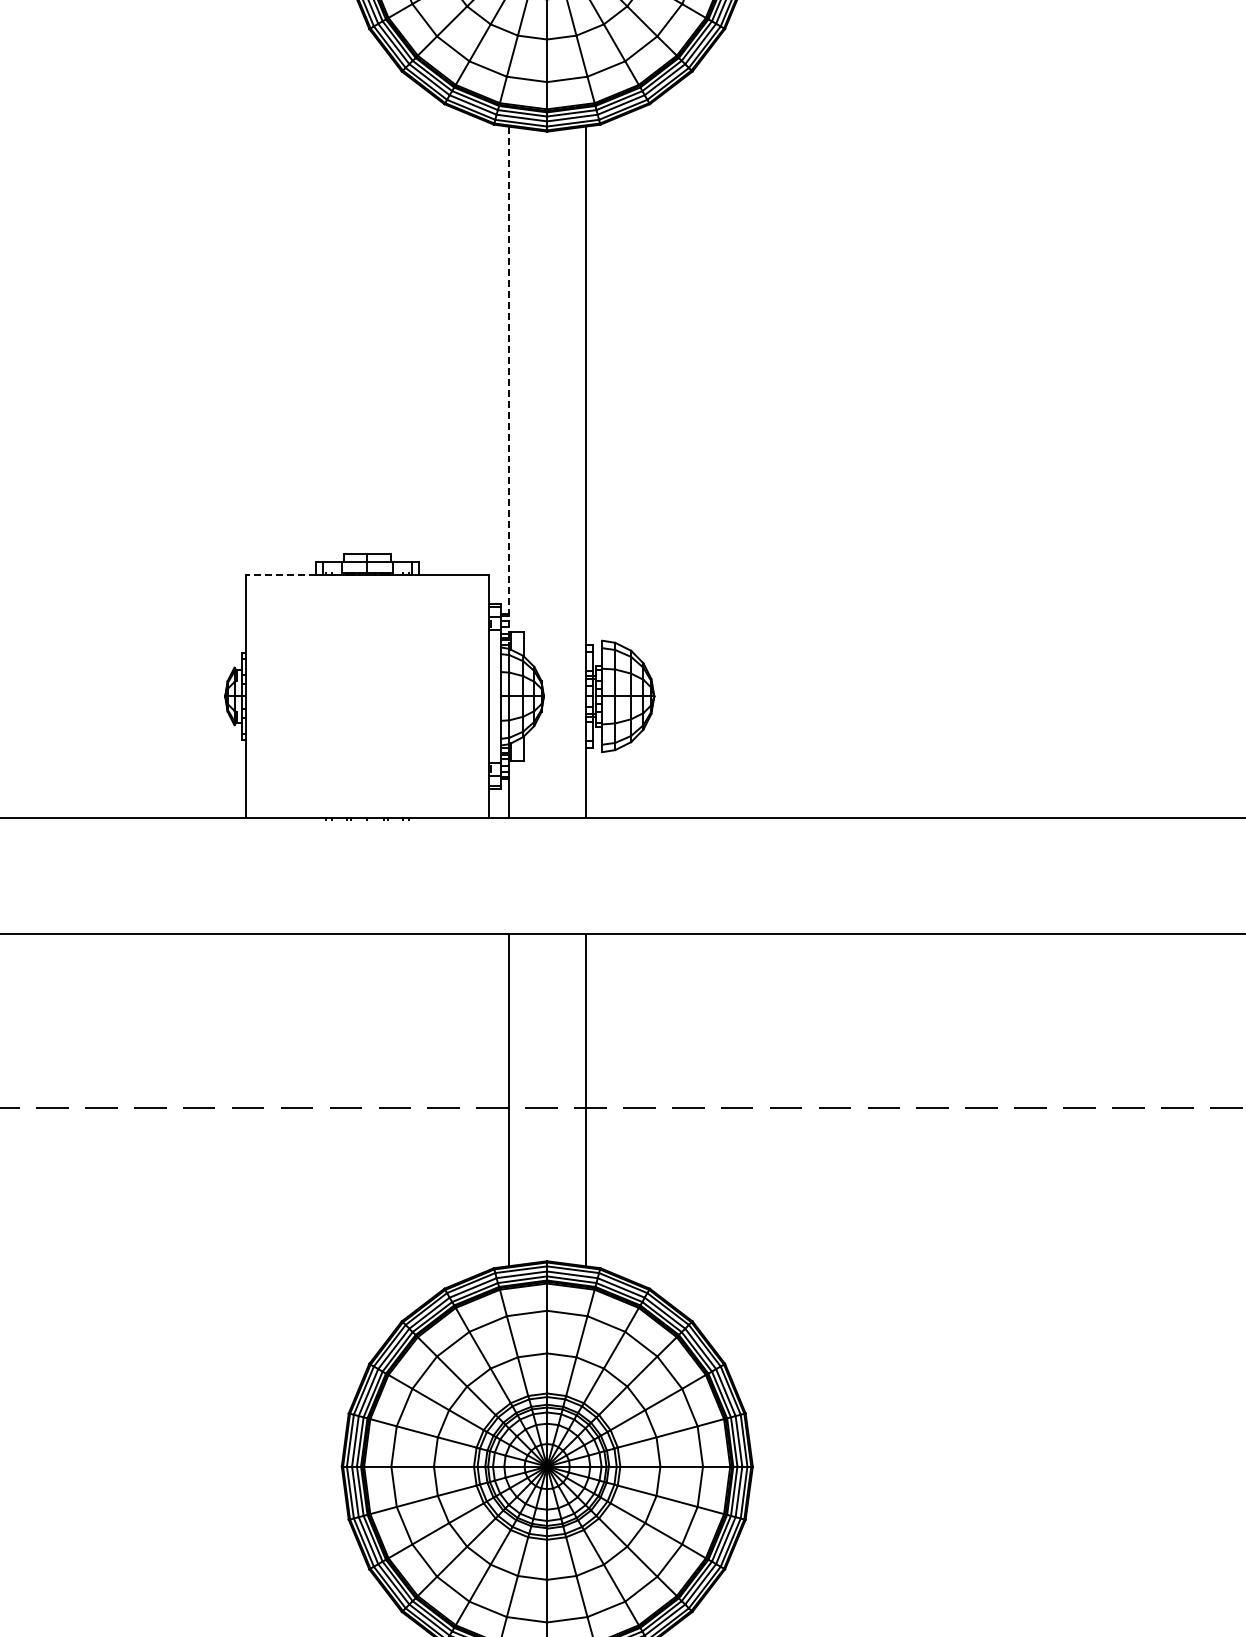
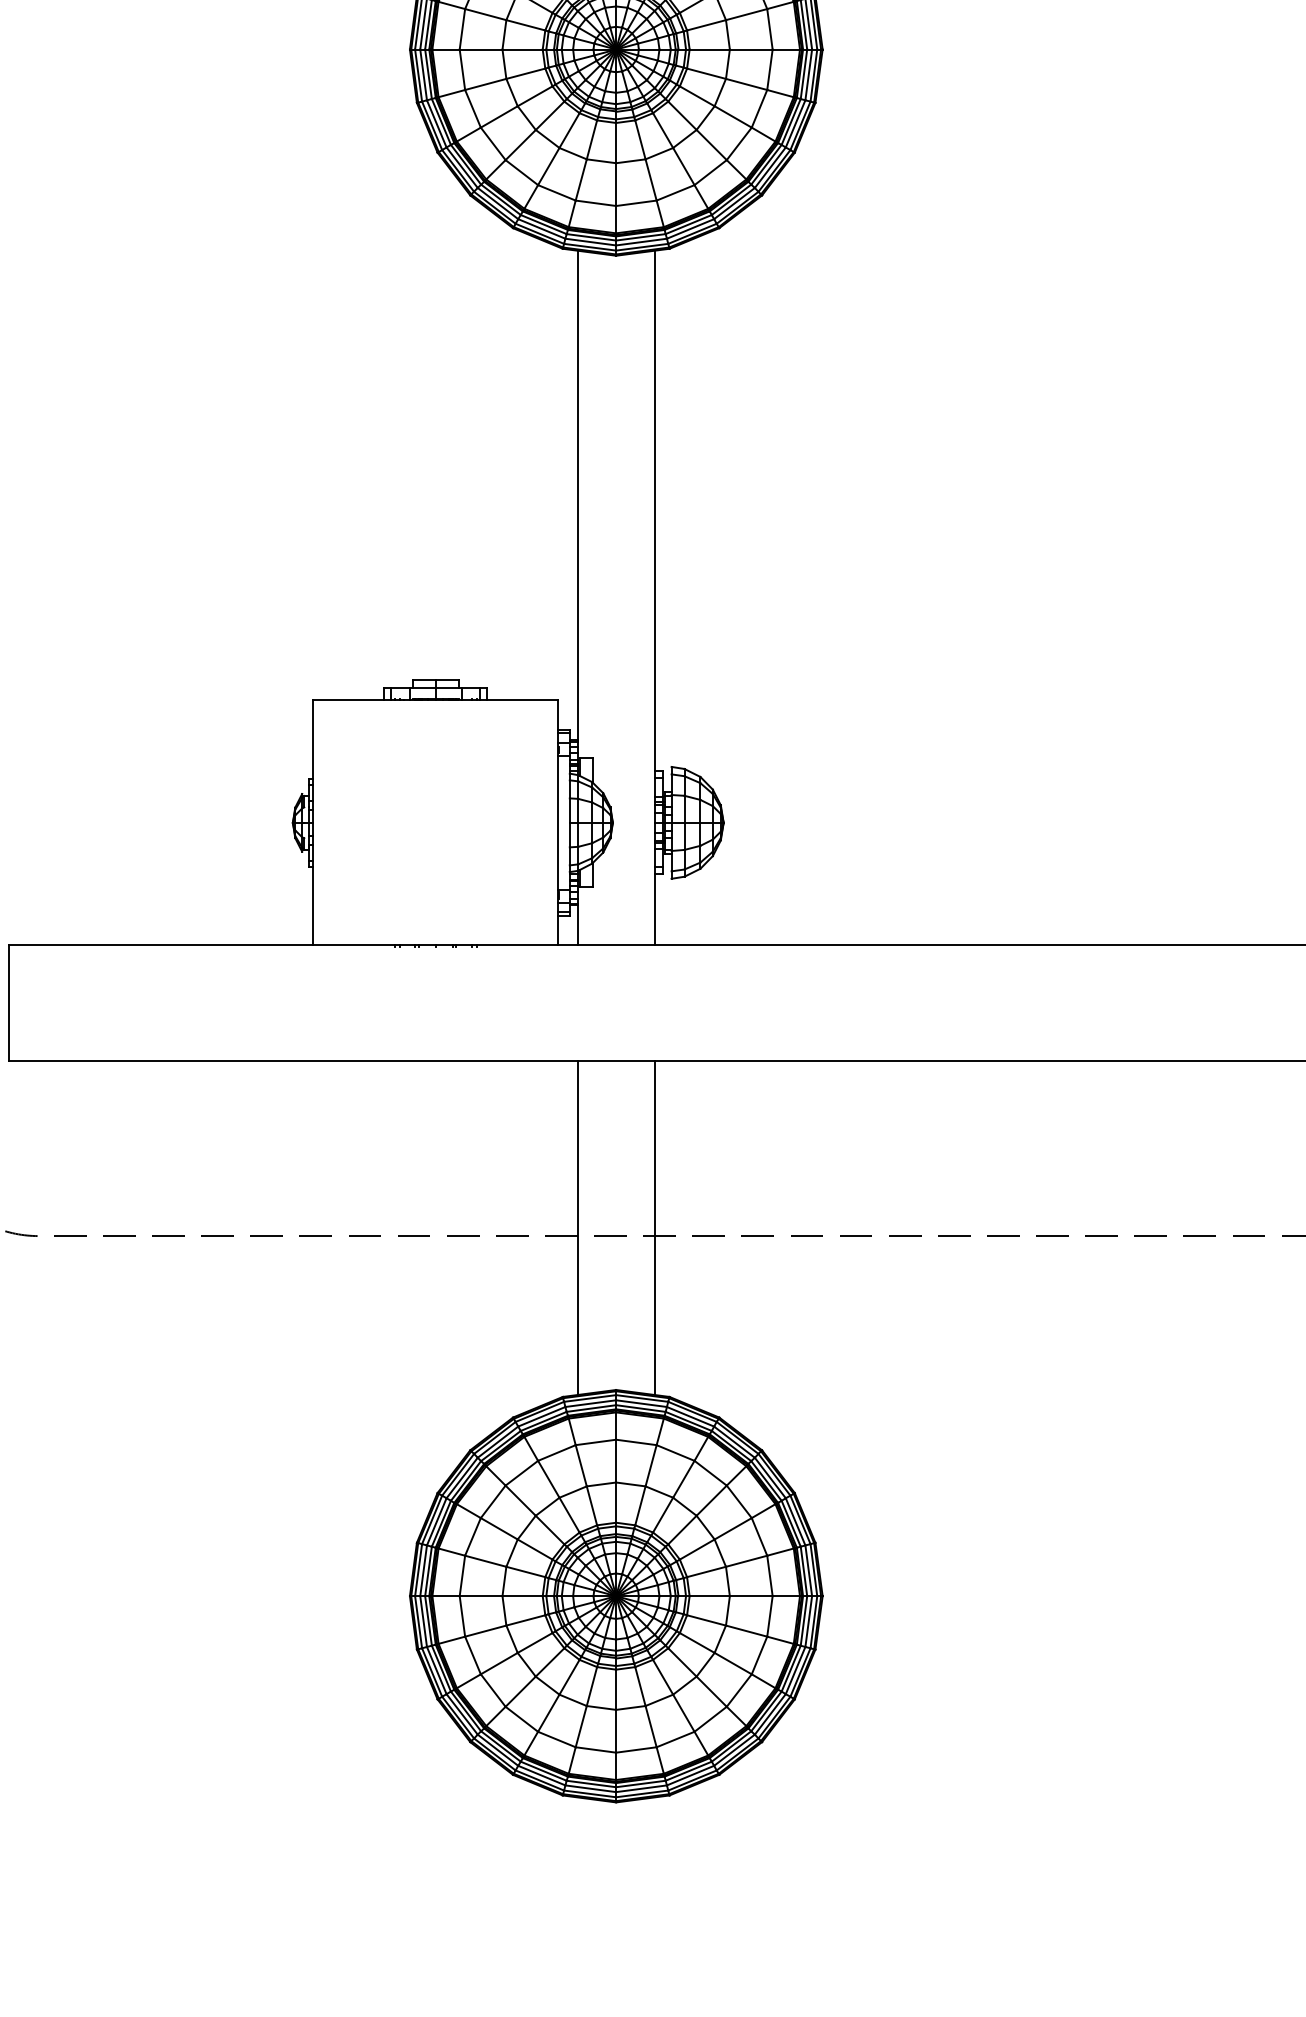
line: (508, 387) -> (577, 512), dashed -> solid
line: (280, 574) -> (348, 700), dashed -> solid

